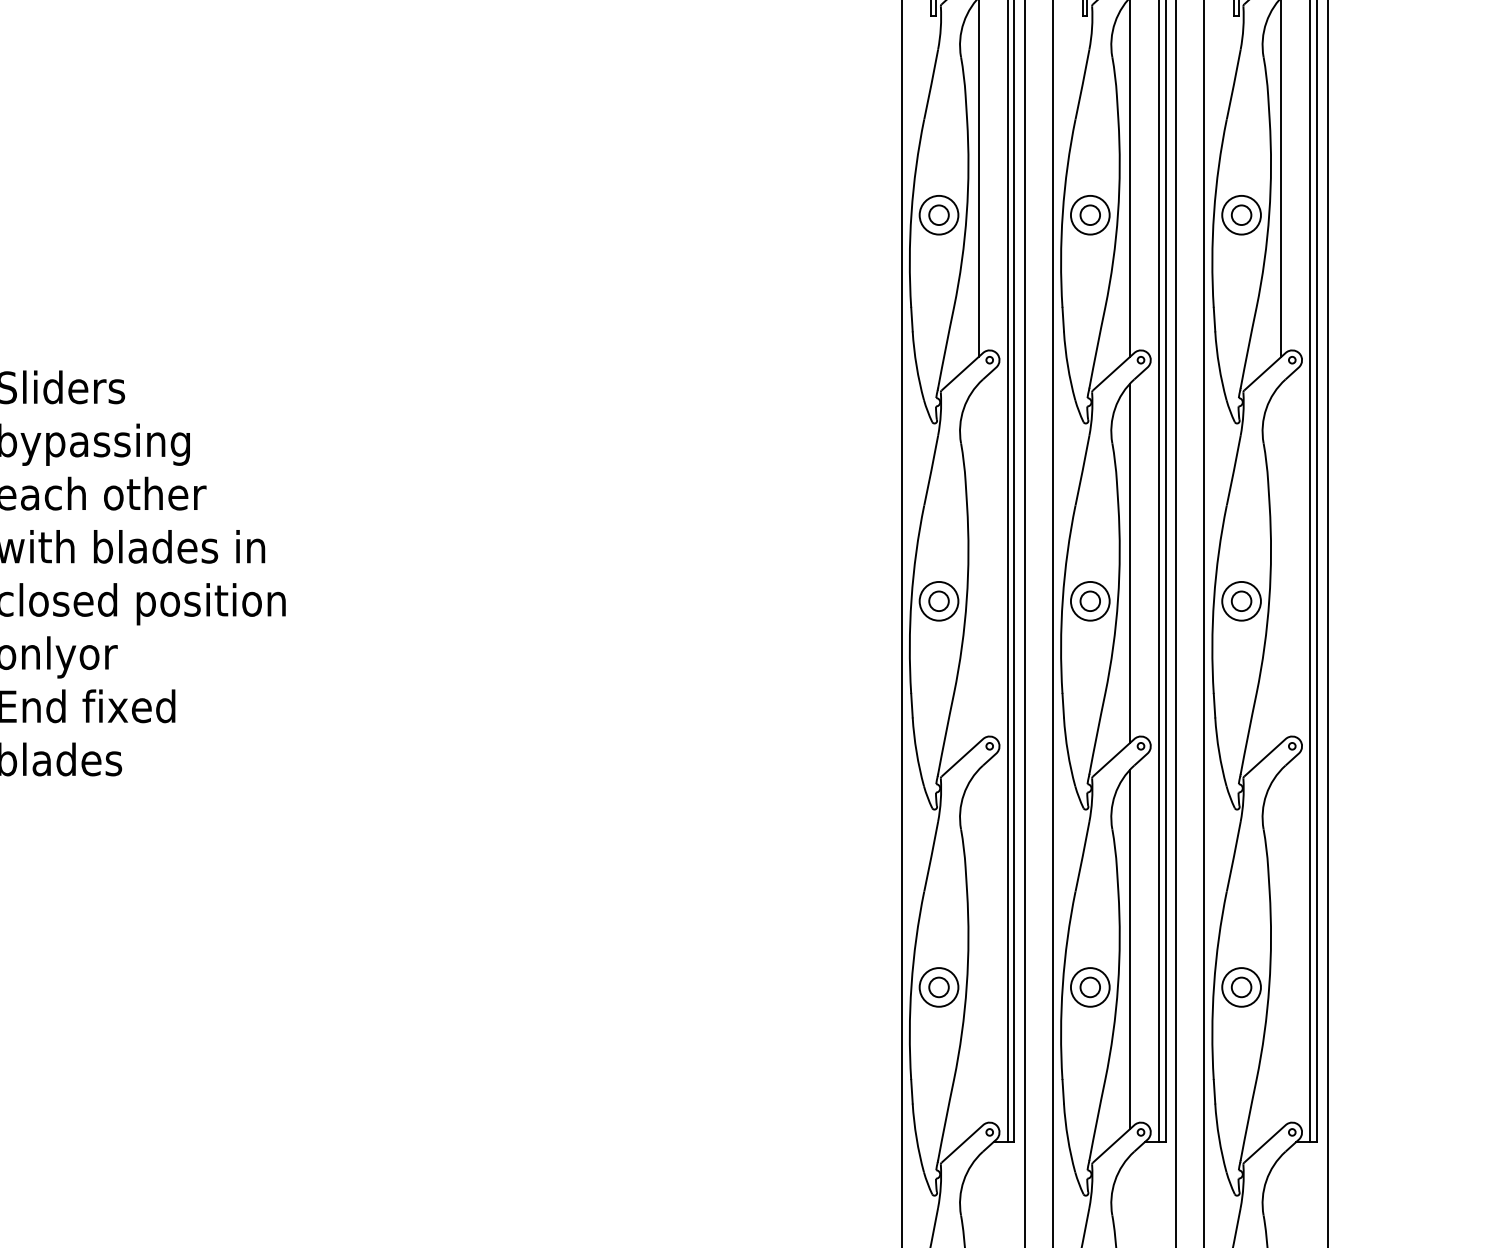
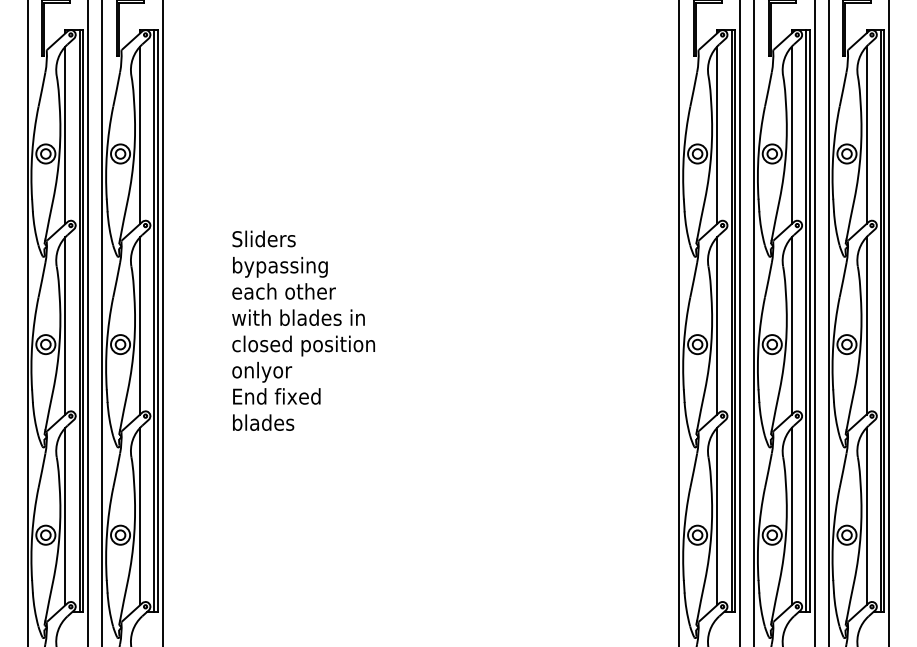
line: (979, 562) -> (717, 325), added
line: (1281, 562) -> (866, 325), added
line: (979, 949) -> (717, 516), added
line: (1281, 949) -> (866, 516), added

